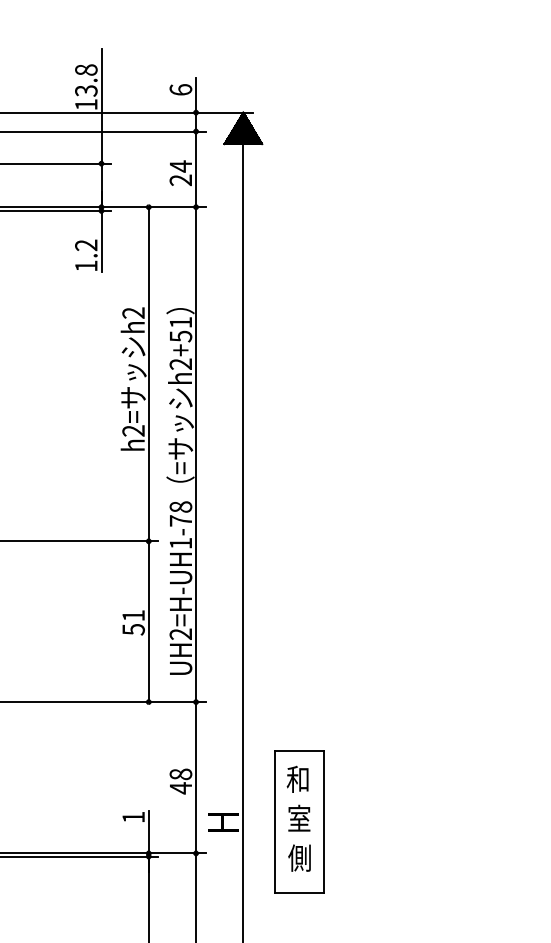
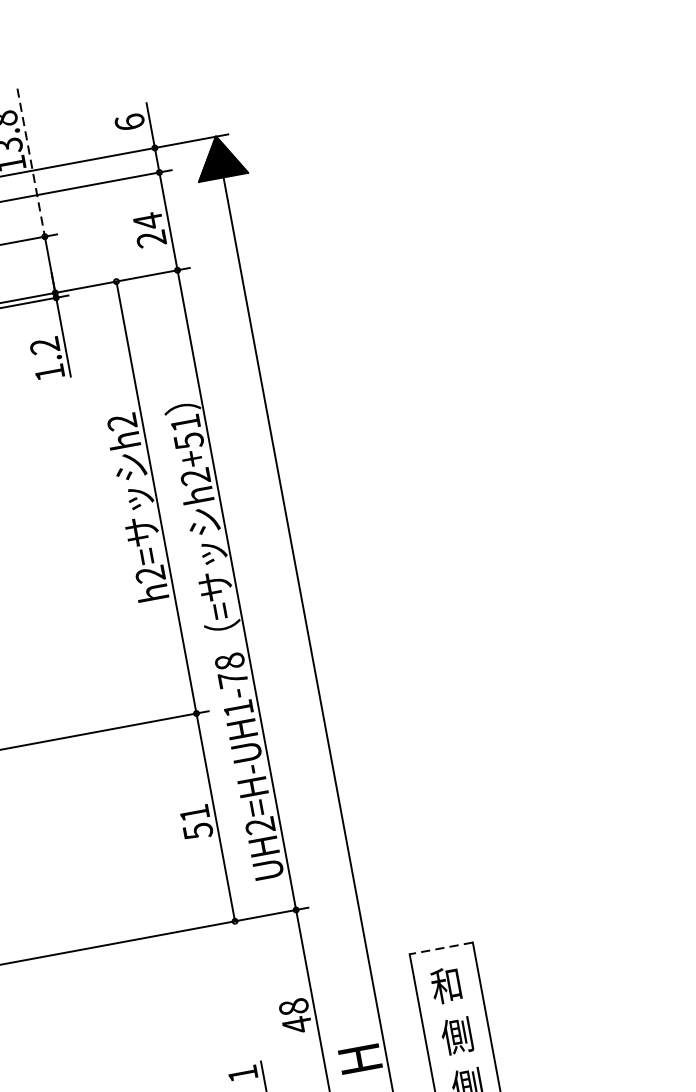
line: (101, 106) -> (31, 162), solid -> dashed
line: (298, 750) -> (440, 948), solid -> dashed
text: (298, 818) -> (456, 1035), 室 -> 側

